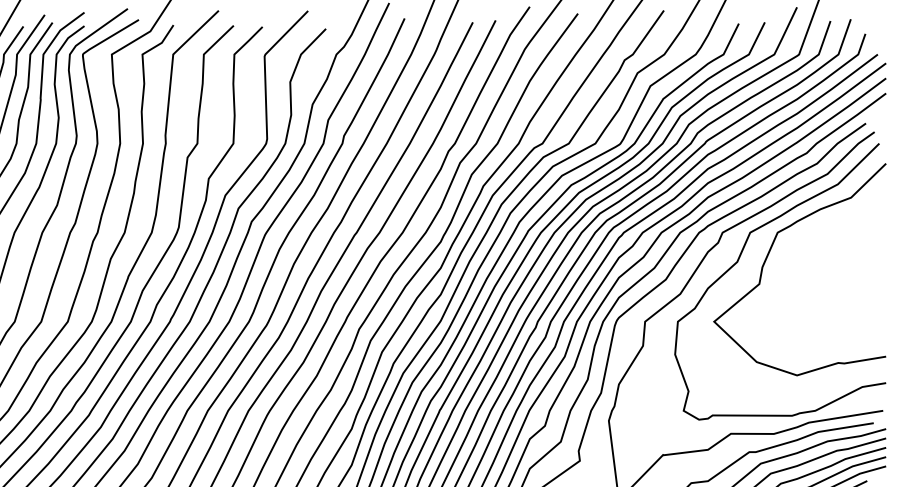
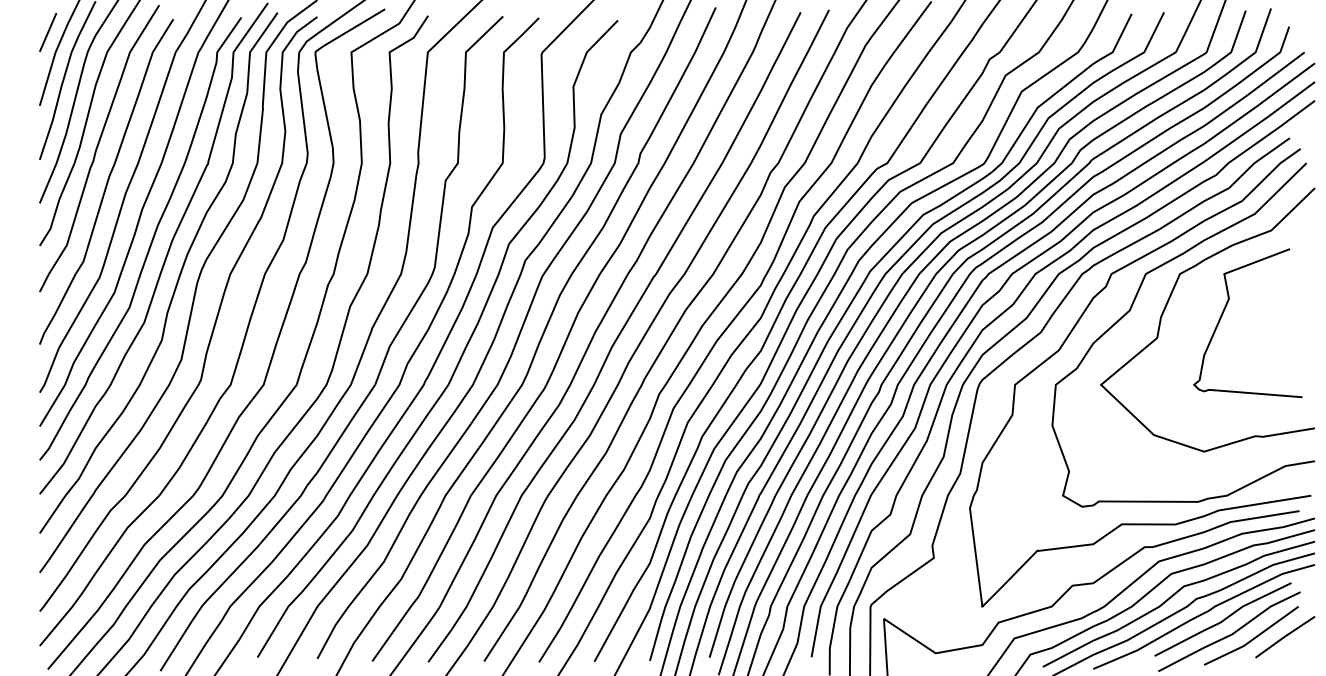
curve: (812, 265) -> (1223, 314), added

